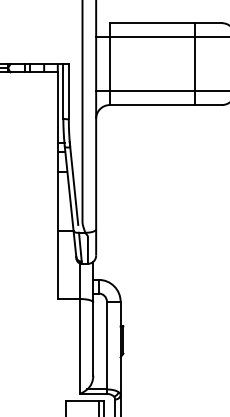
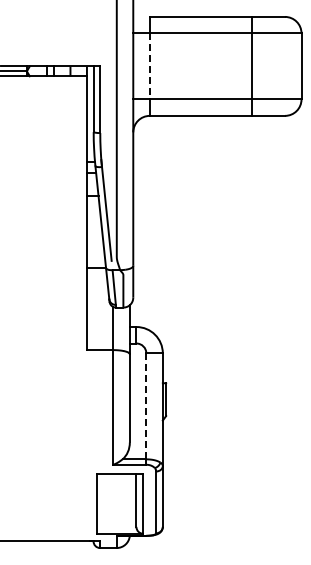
line: (109, 64) -> (149, 66), solid -> dashed
line: (107, 345) -> (146, 406), solid -> dashed

